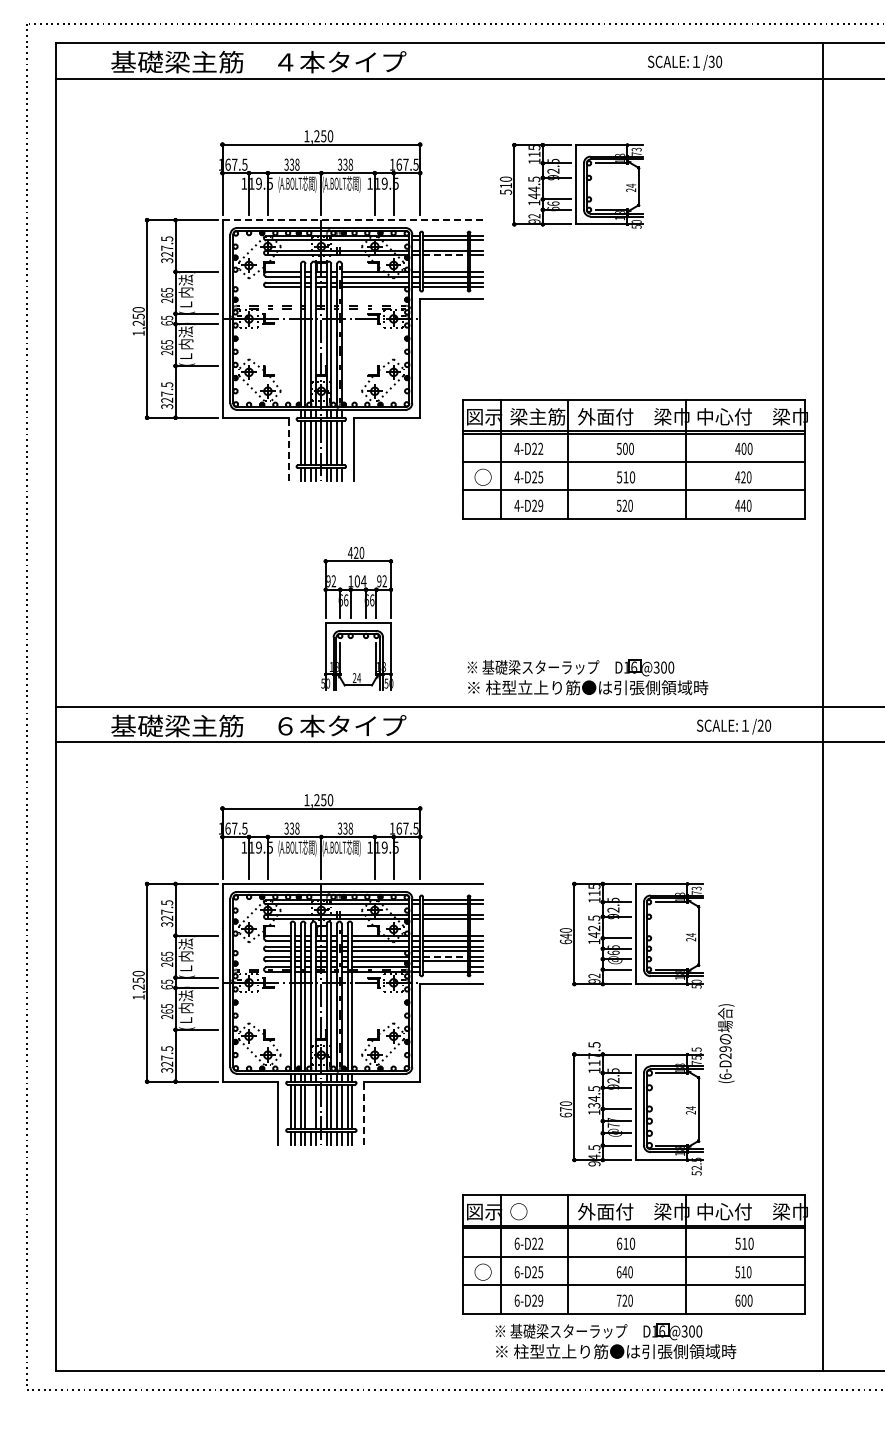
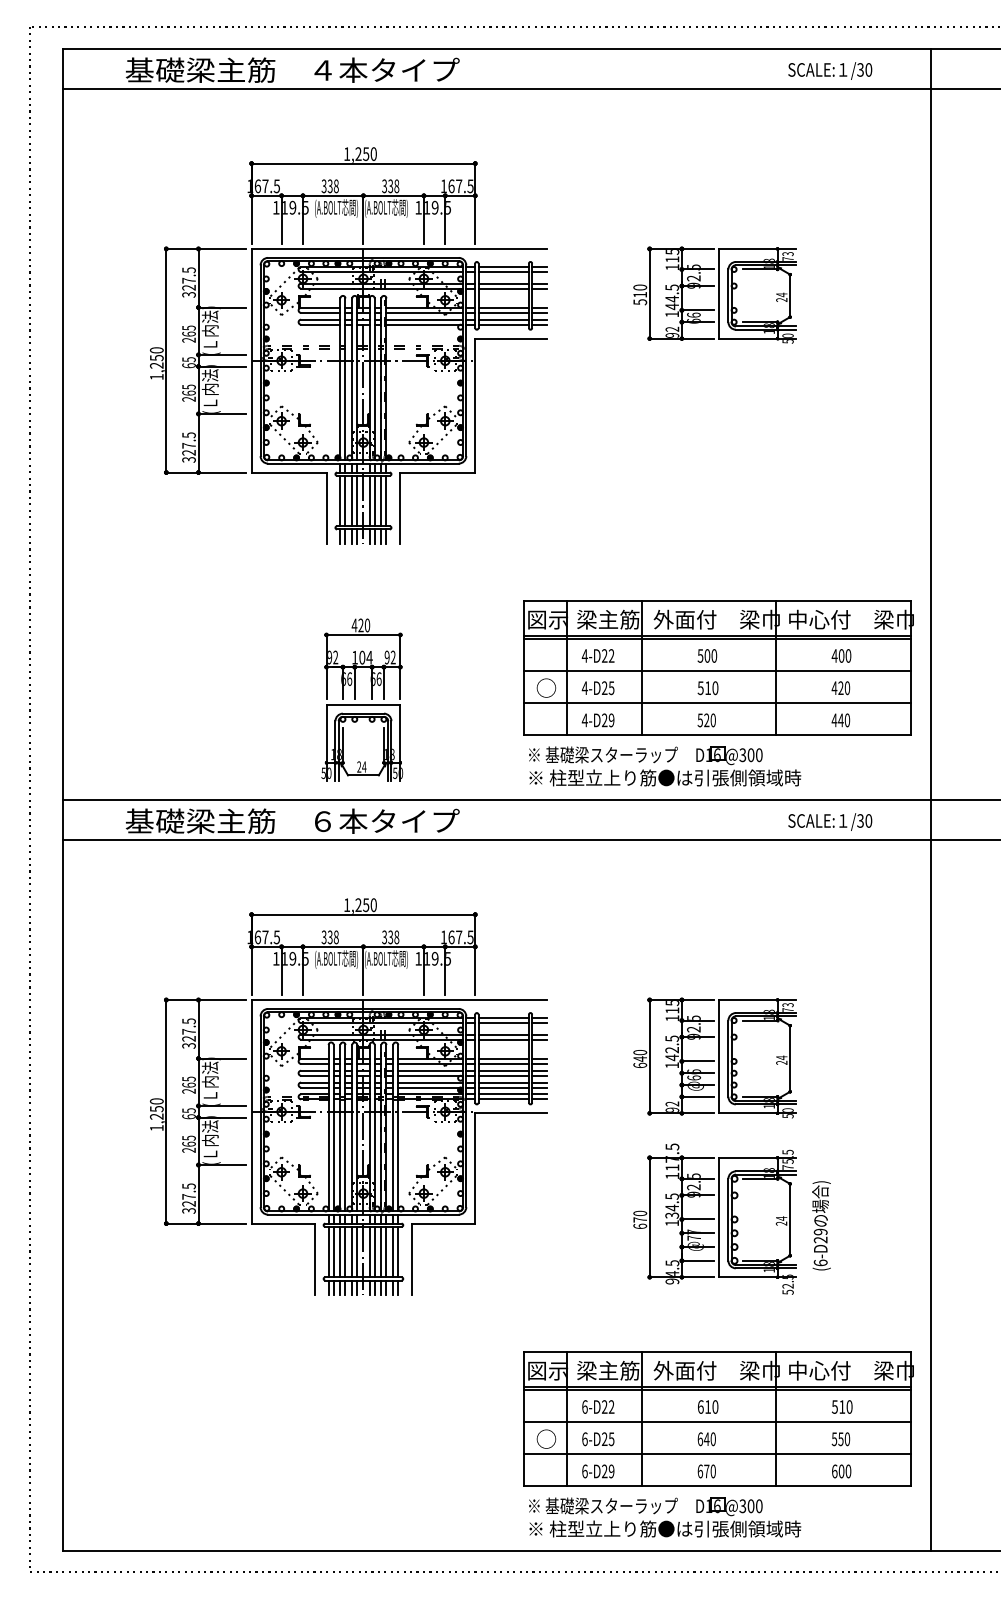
text: (685, 62) -> (830, 70), moved
part: (571, 185) -> (714, 294), moved
line: (352, 220) -> (398, 249), dashed -> solid
line: (445, 255) -> (503, 288), dashed -> solid
line: (288, 449) -> (326, 508), dashed -> solid
part: (634, 459) -> (717, 667), moved
part: (357, 618) -> (362, 699), moved
text: (760, 725) -> (860, 820), /20 -> /30
line: (445, 956) -> (503, 1082), dashed -> solid
line: (445, 967) -> (503, 1094), added
text: (726, 1043) -> (821, 1225), moved
line: (311, 1106) -> (352, 1251), added
part: (631, 1108) -> (714, 1218), moved
line: (364, 1113) -> (412, 1259), dashed -> solid
text: (537, 1211) -> (607, 1370), ○ -> 梁主筋
text: (743, 1272) -> (841, 1439), 510 -> 550
text: (621, 1300) -> (703, 1471), 720 -> 670
part: (615, 1341) -> (664, 1517), moved

